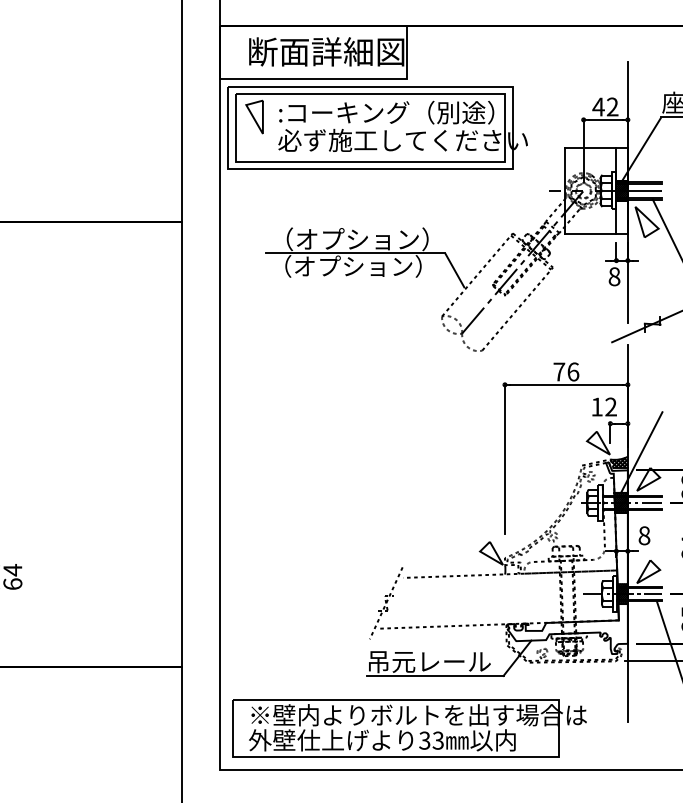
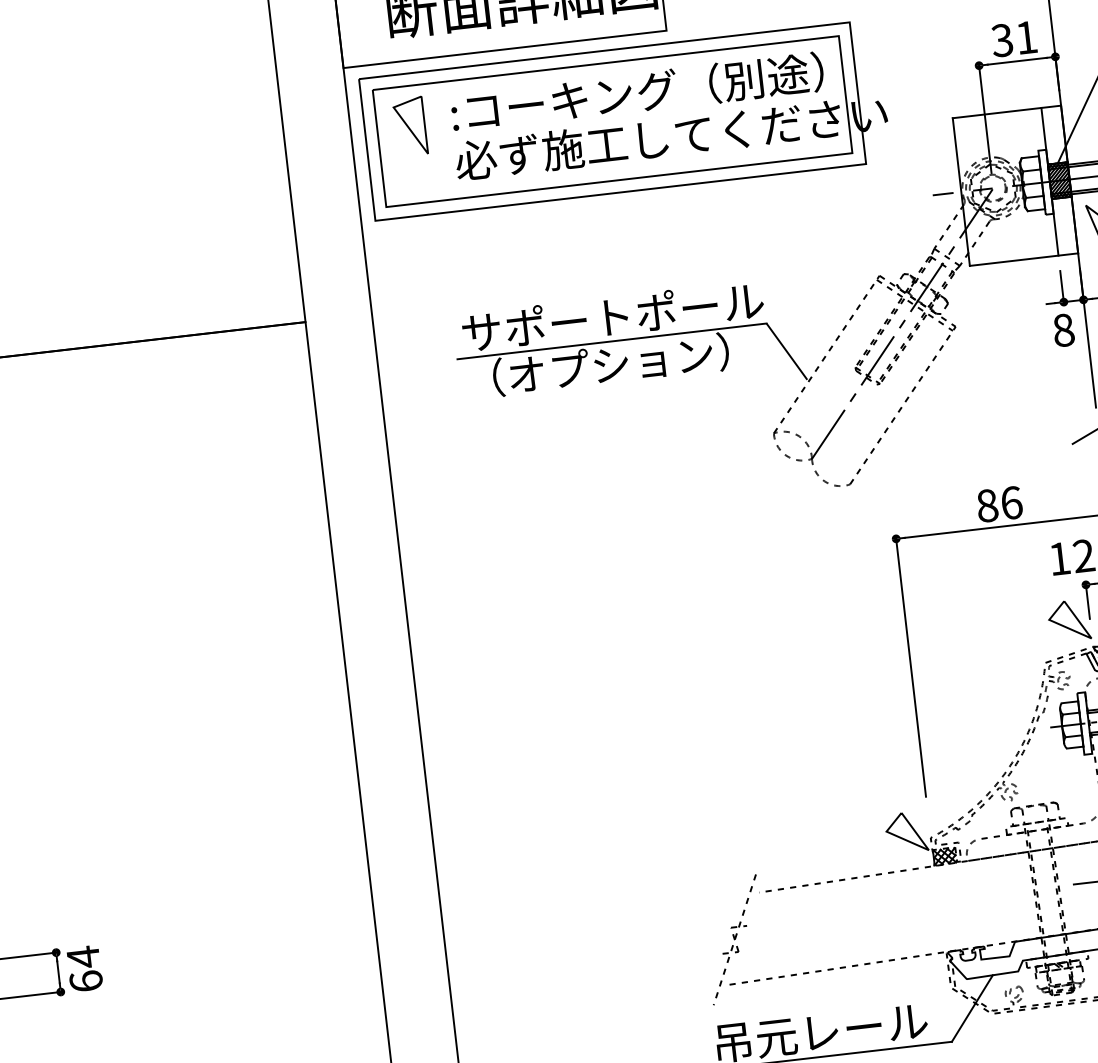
text: (605, 106) -> (1014, 38), 42 -> 31
text: (357, 239) -> (612, 317), （オプション） -> サポートポール
text: (559, 371) -> (987, 504), 76 -> 86
hatch: (511, 569) -> (944, 856), added

